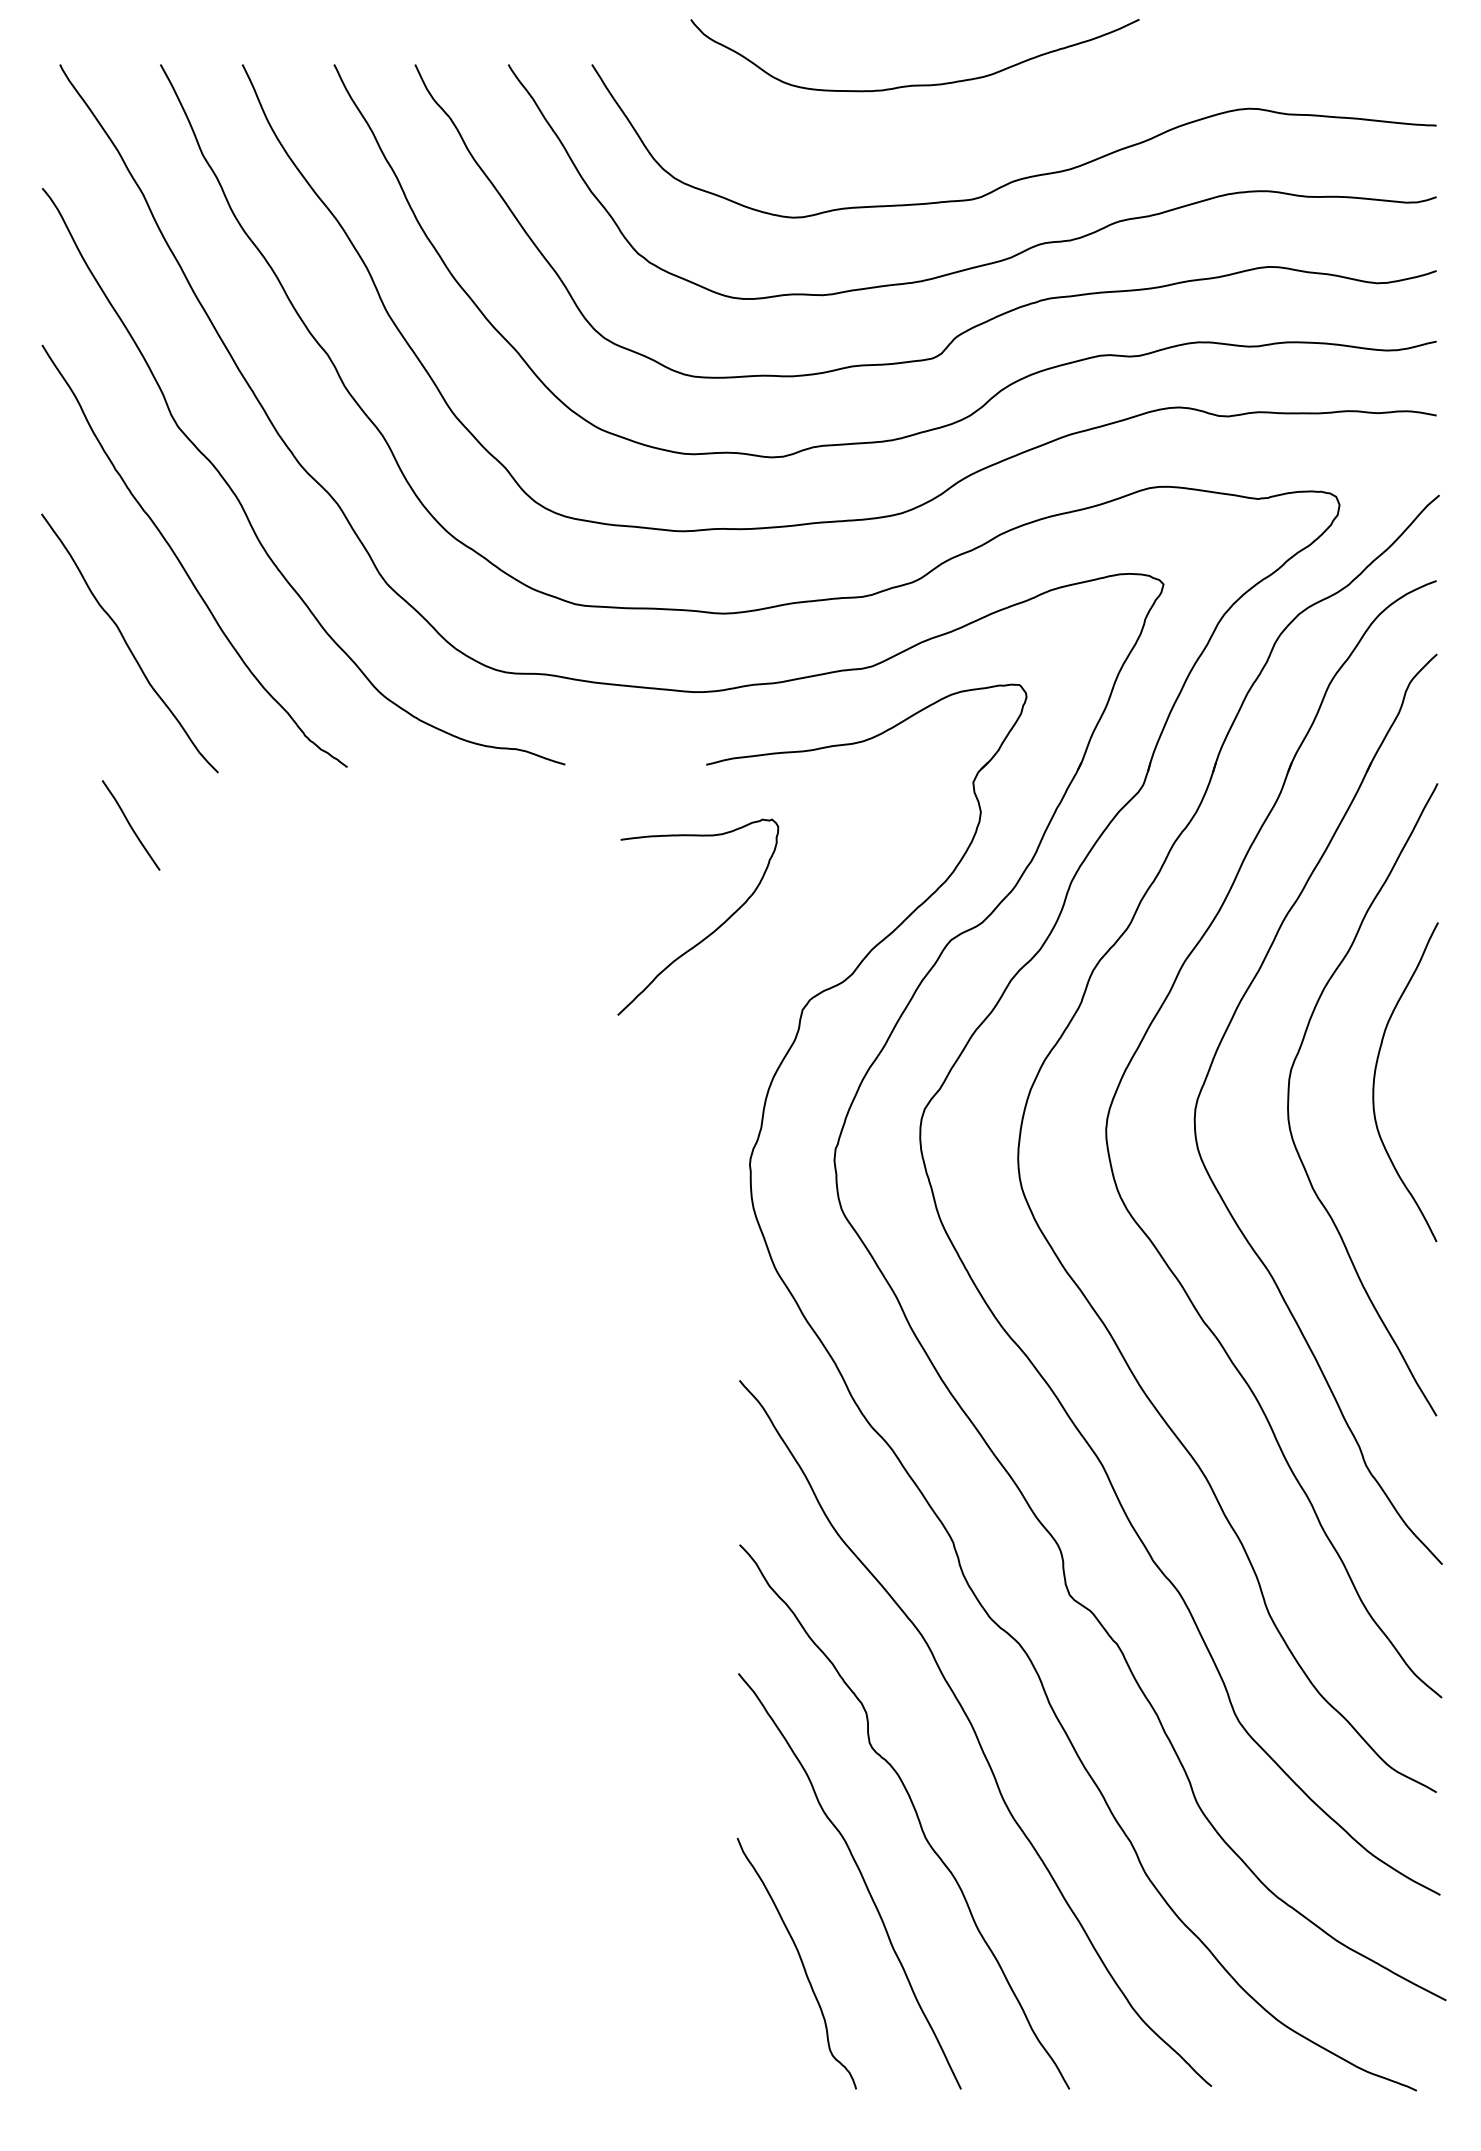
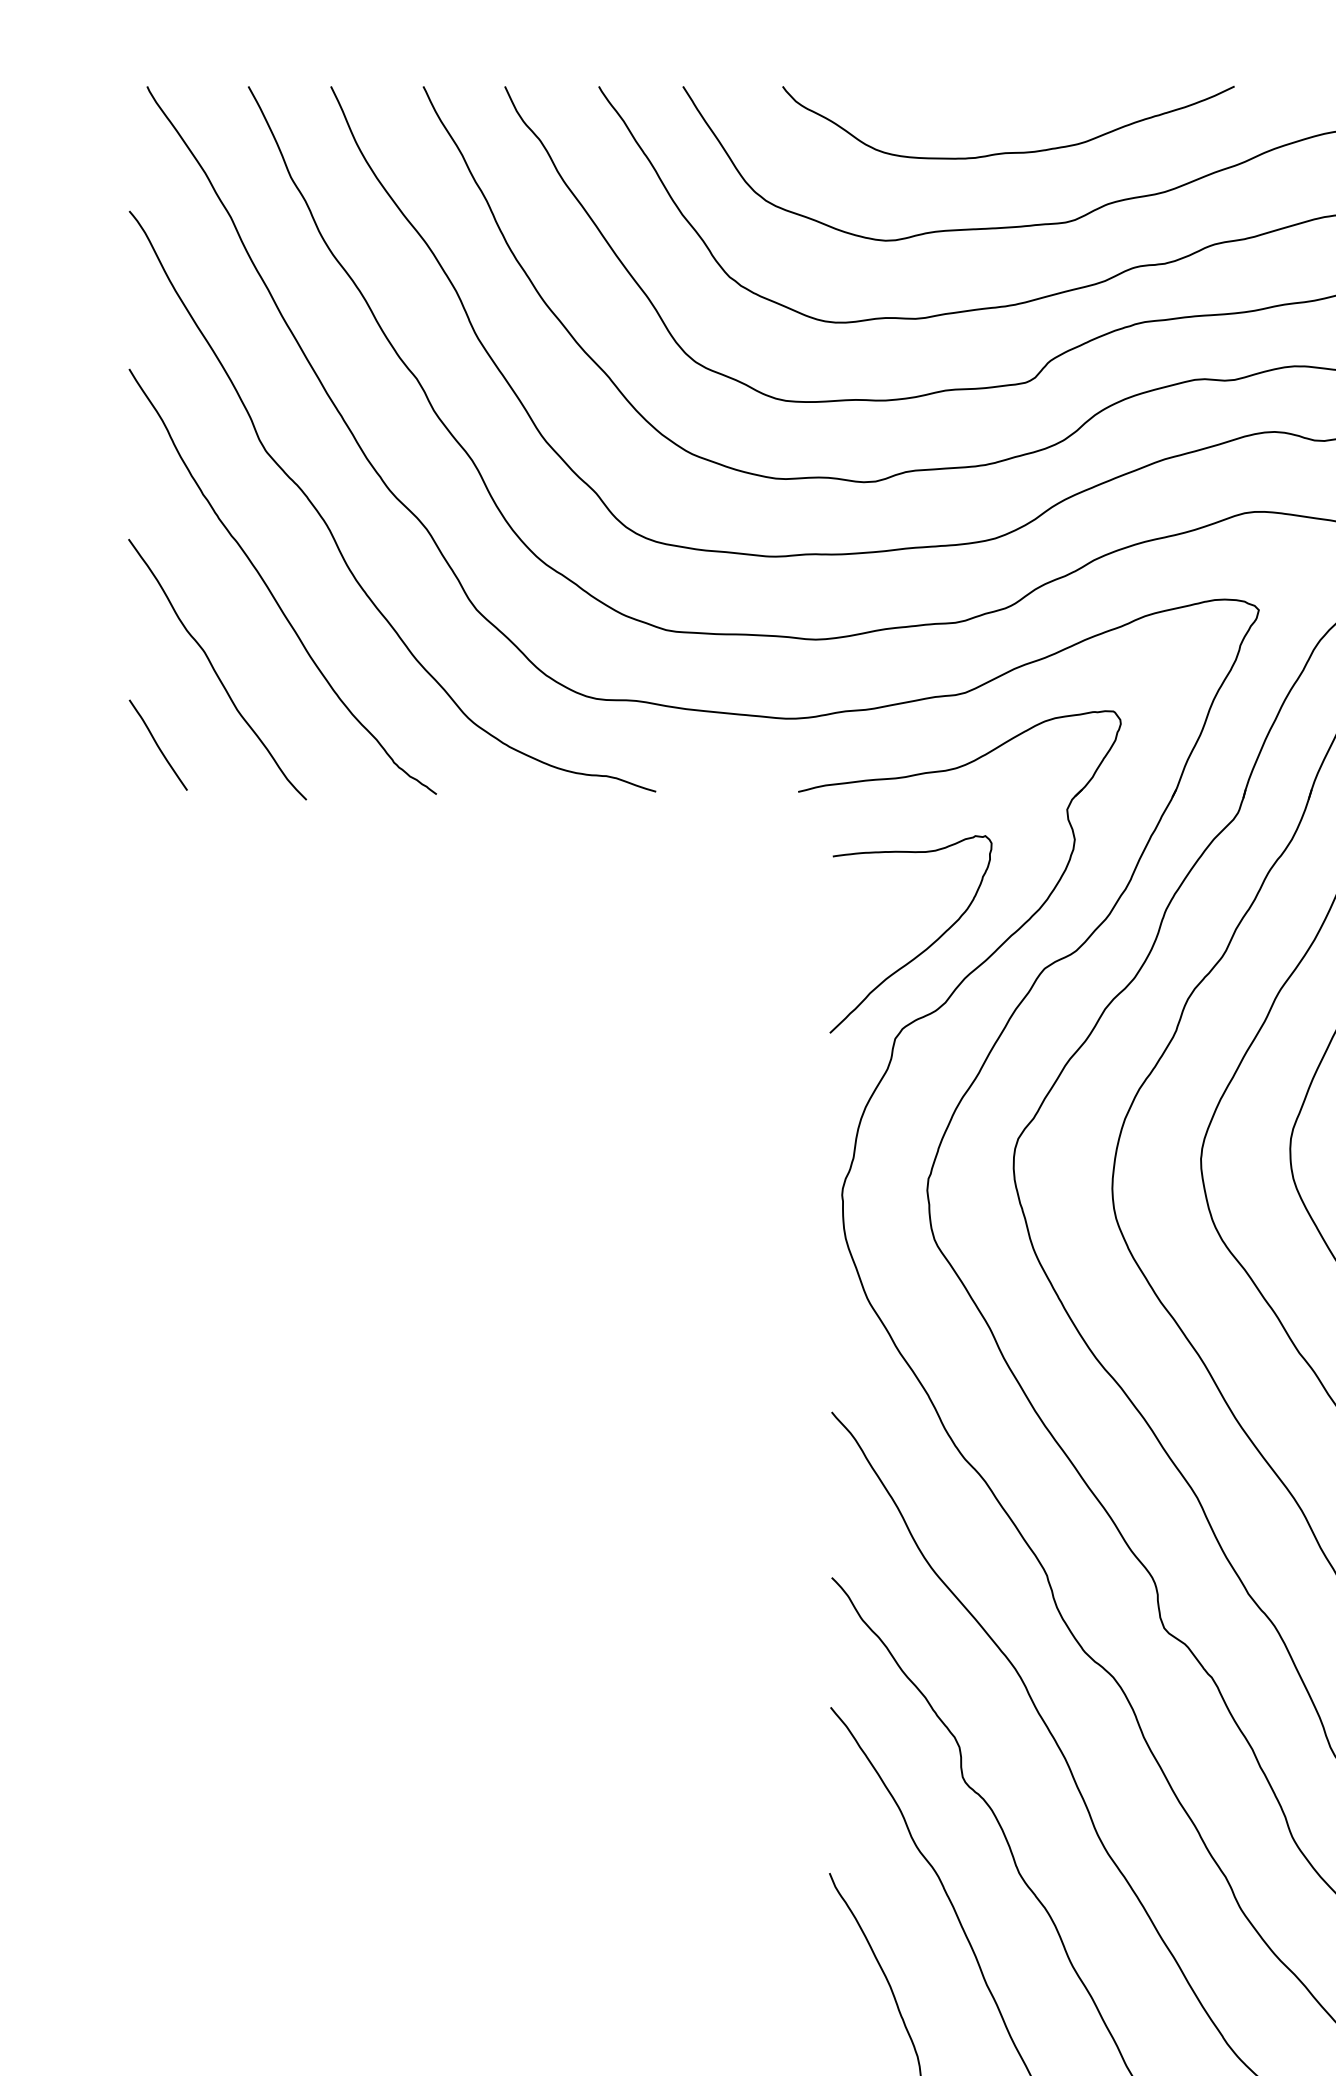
curve: (914, 84) -> (1007, 151), moved
curve: (131, 825) -> (158, 745), moved
curve: (712, 931) -> (925, 948), moved

